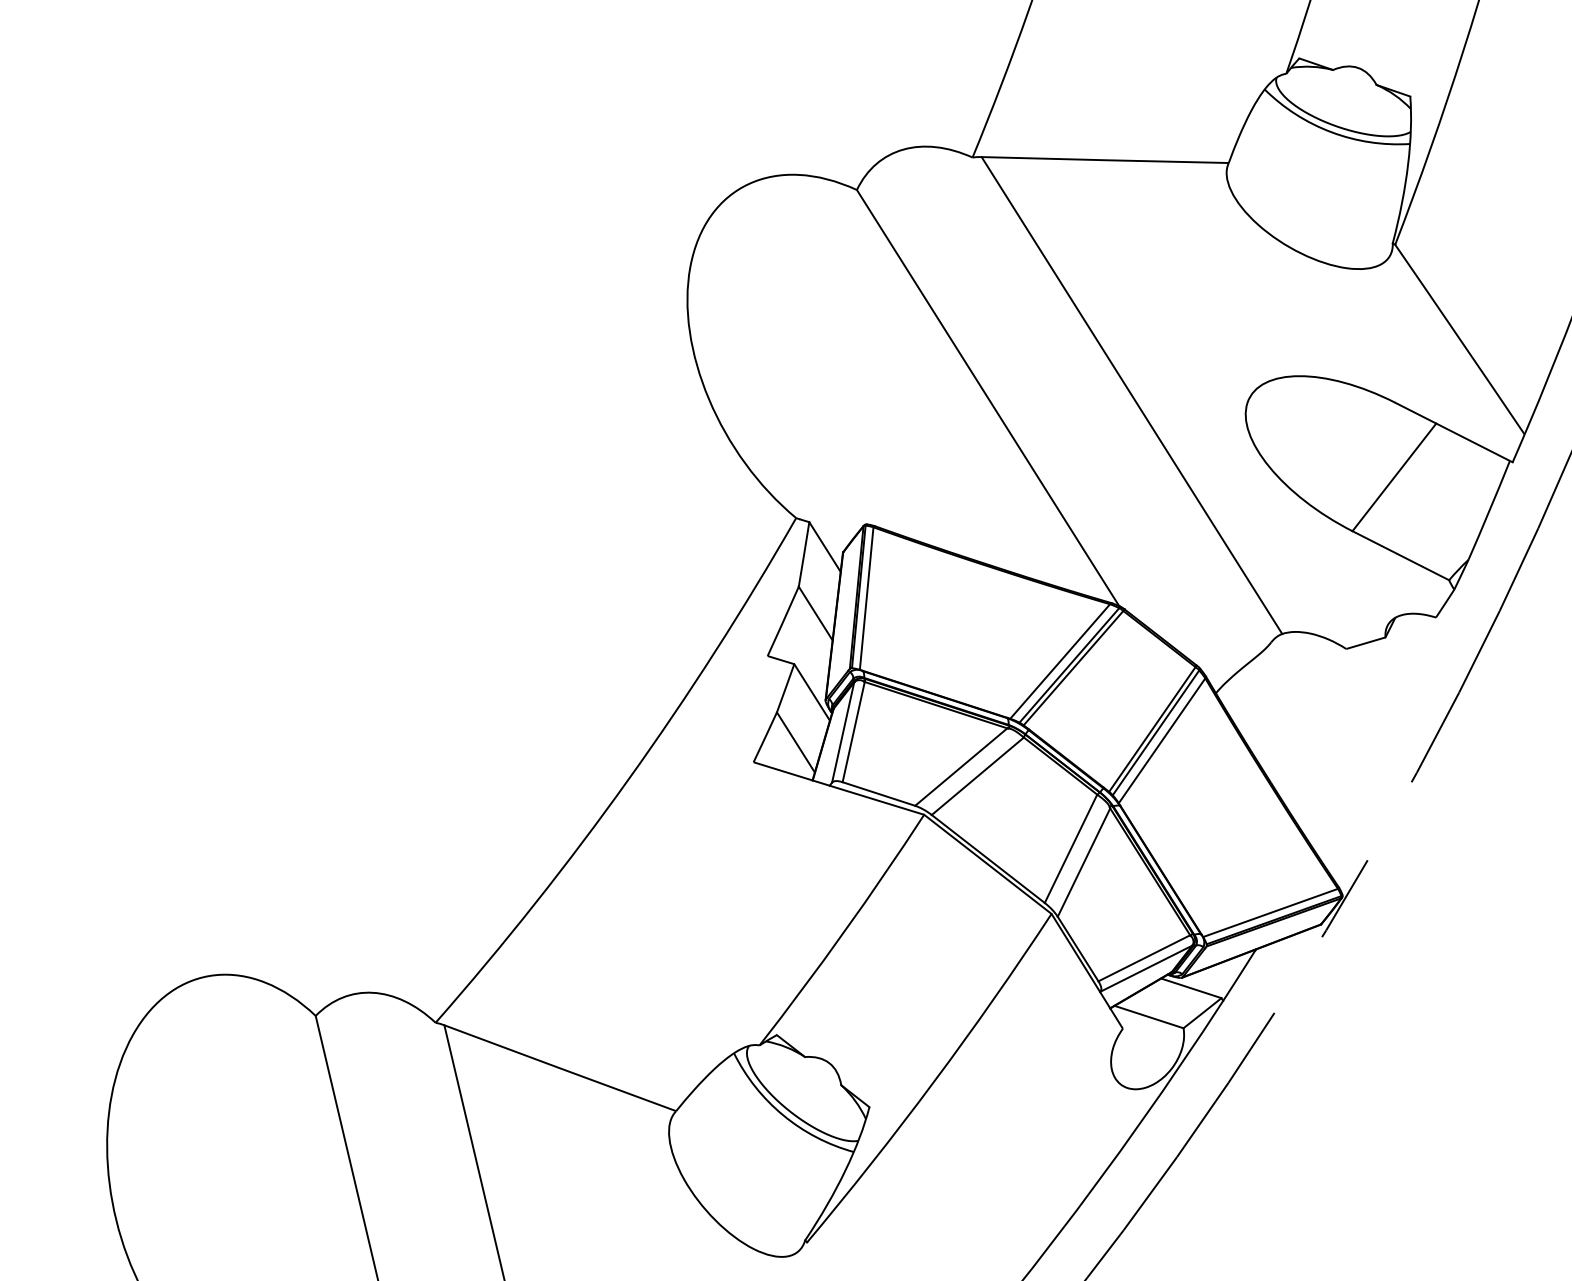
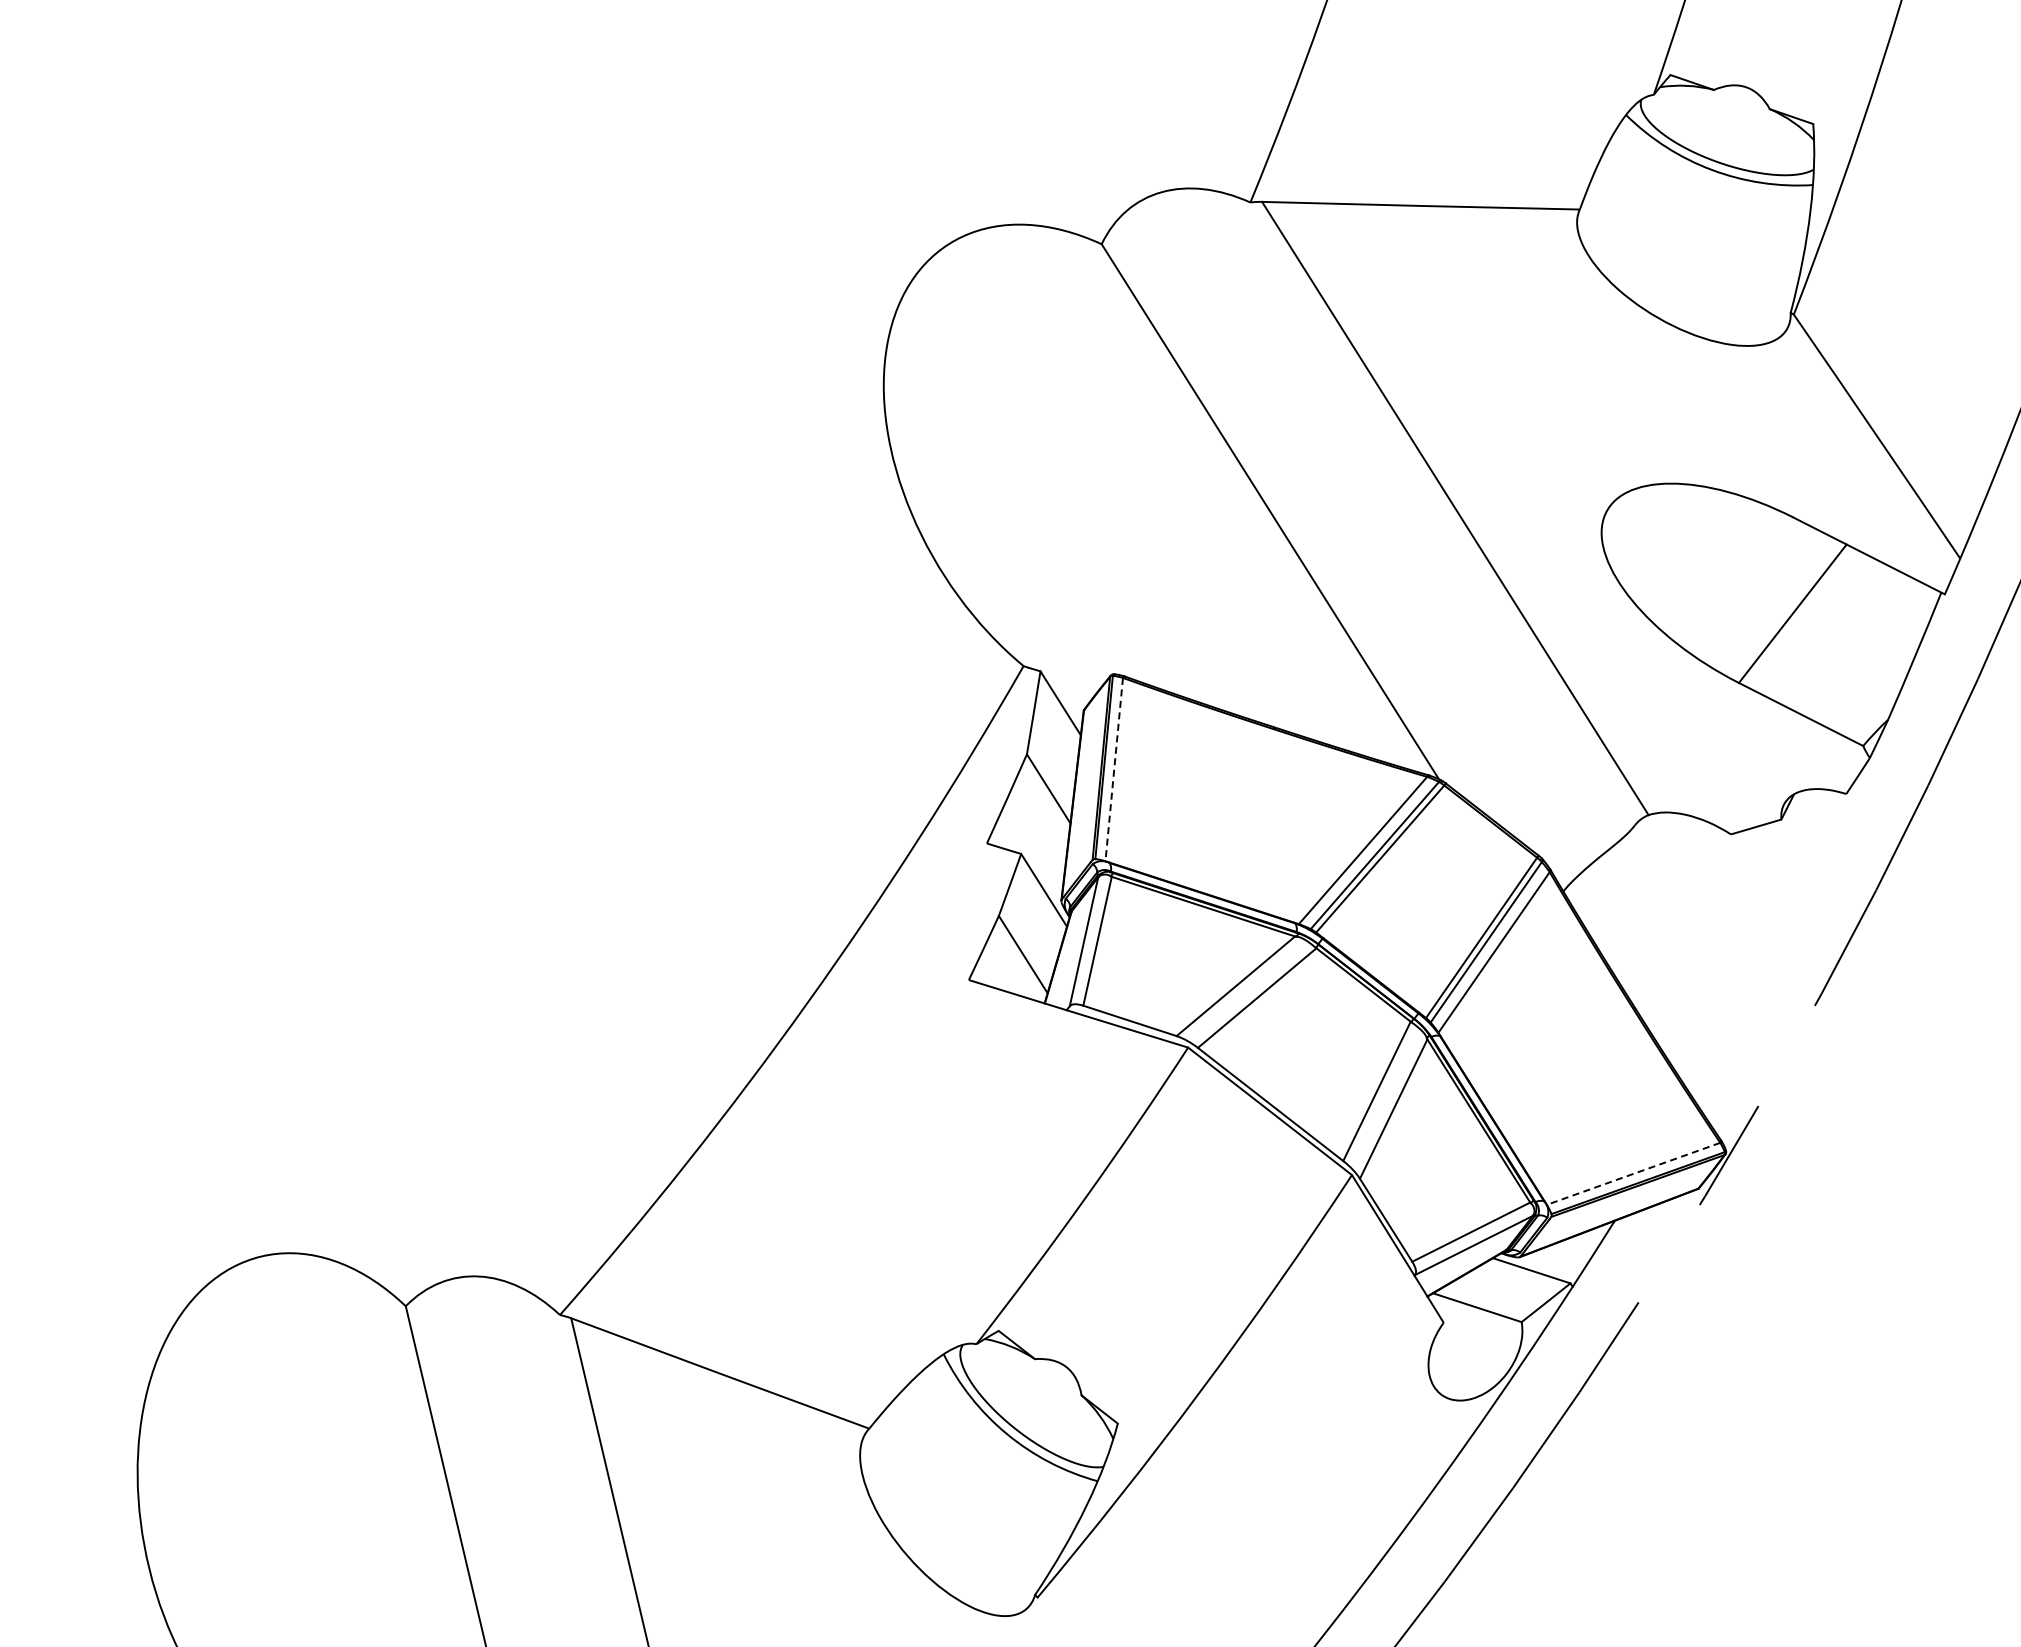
line: (866, 599) -> (1114, 770), solid -> dashed
line: (1270, 913) -> (1633, 1174), solid -> dashed

